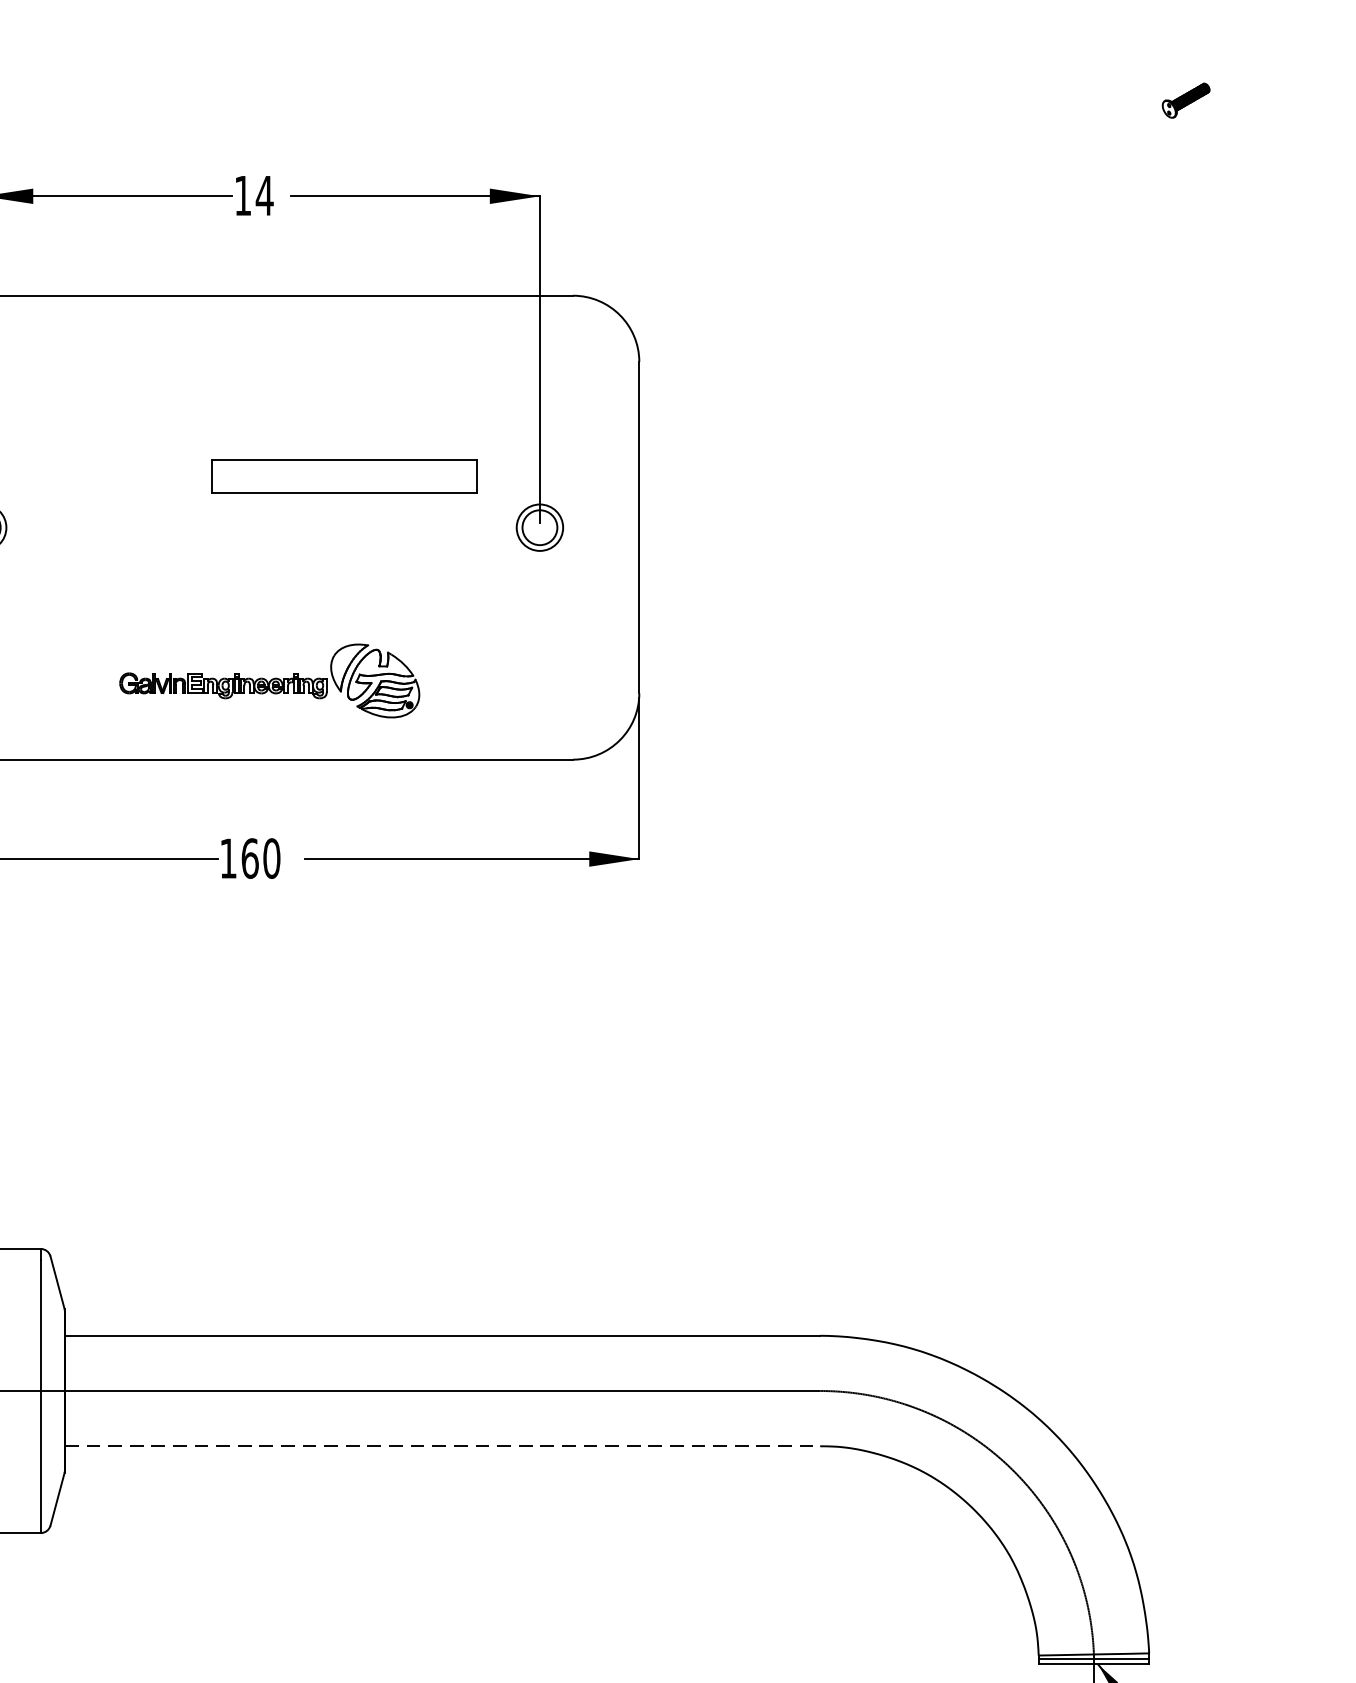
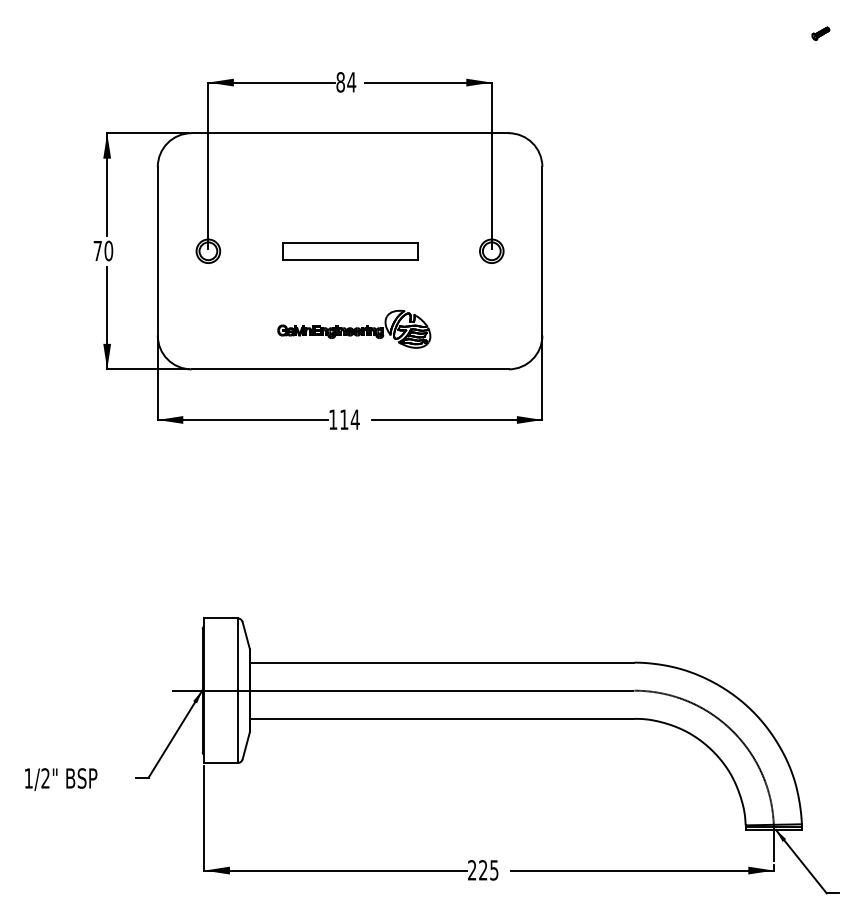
part: (1185, 99) -> (820, 33), size x0.71
text: (242, 196) -> (340, 82), 14 -> 84
part: (344, 477) -> (350, 251), moved
text: (260, 858) -> (349, 419), 160 -> 114
line: (443, 1445) -> (442, 718), dashed -> solid

